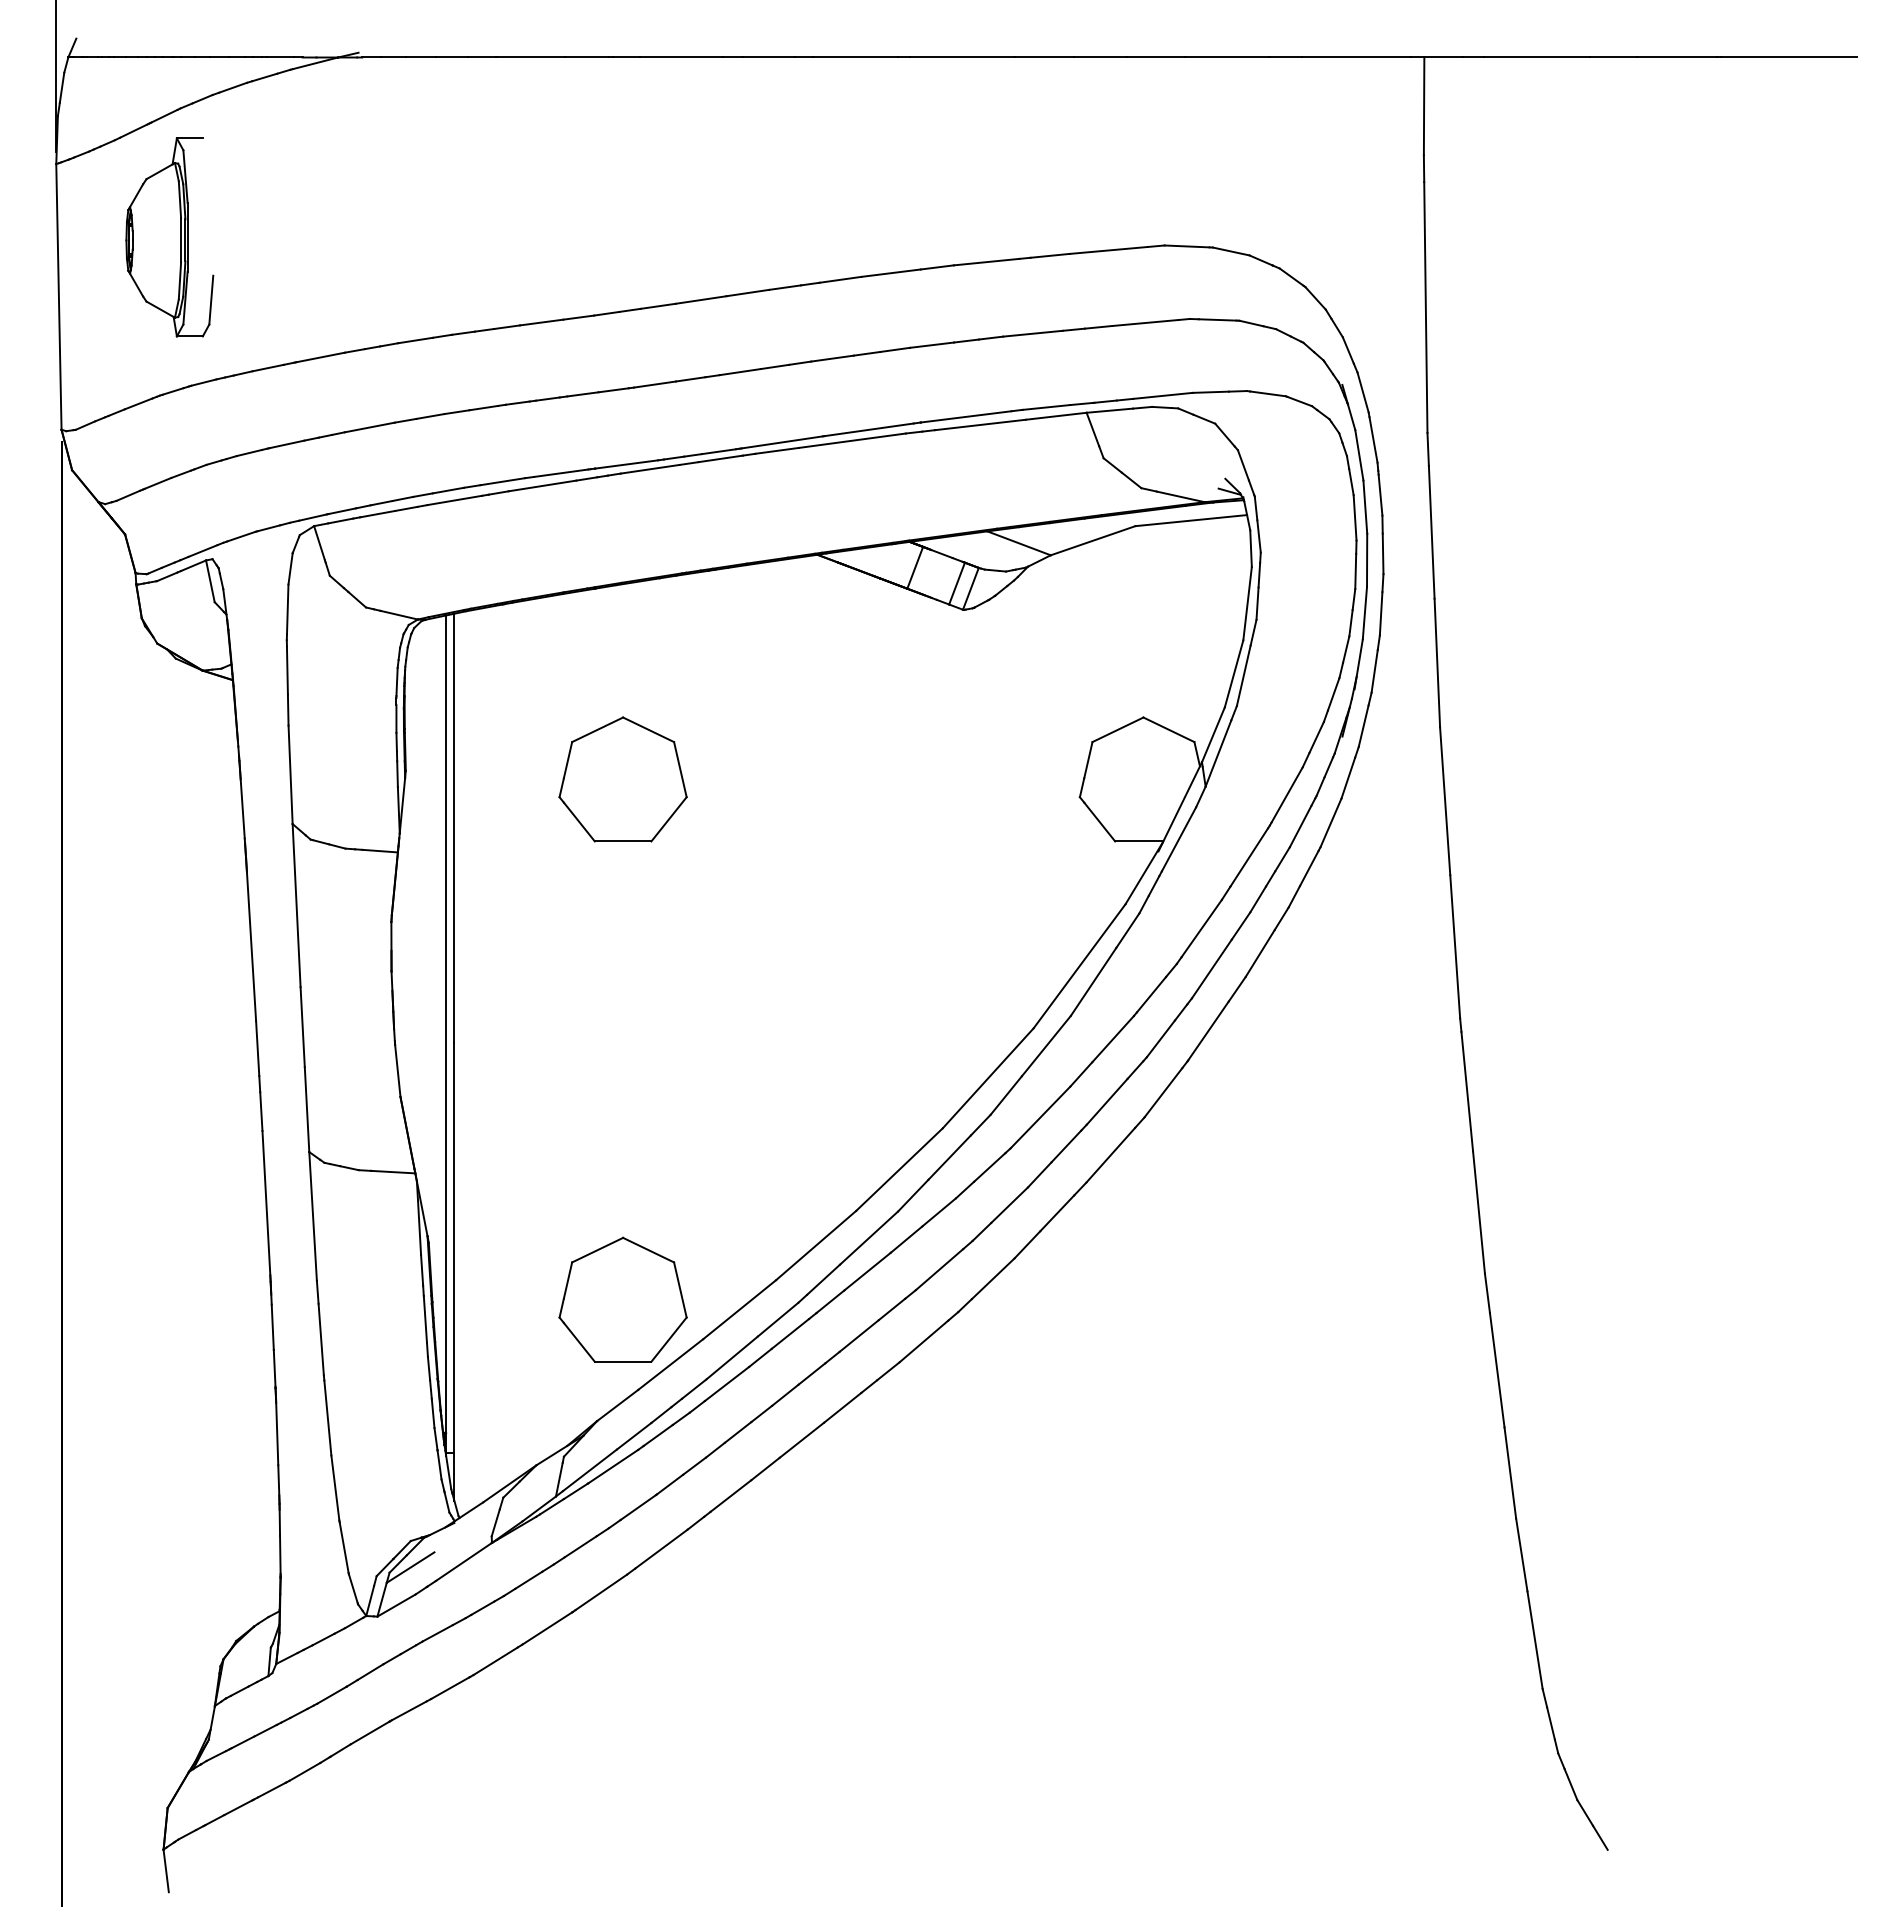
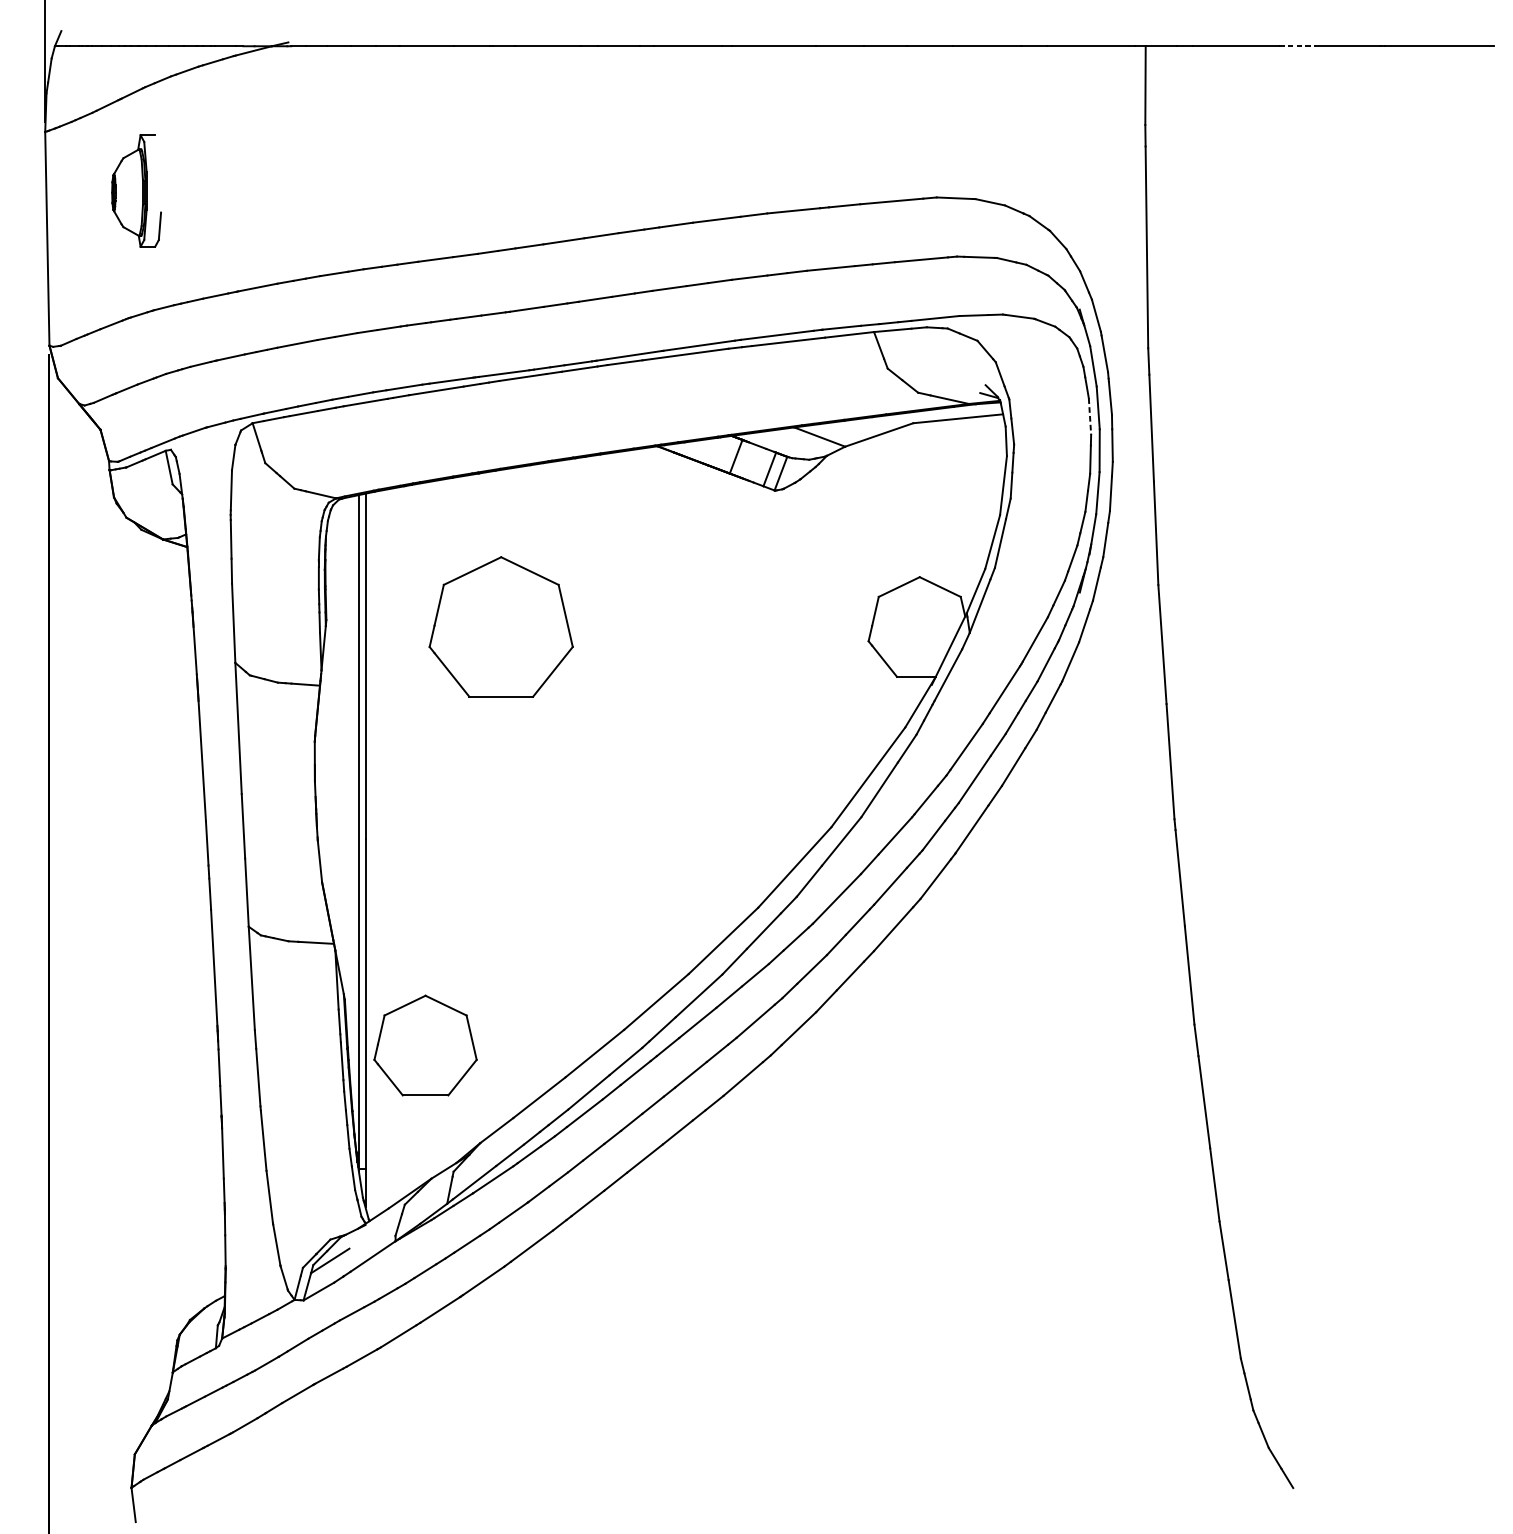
line: (1613, 57) -> (1297, 46), solid -> dashed
part: (169, 237) -> (136, 191), size x0.7
line: (1355, 517) -> (1090, 416), solid -> dashed
part: (622, 779) -> (500, 627), size x1.4
part: (622, 1299) -> (425, 1045), moved

